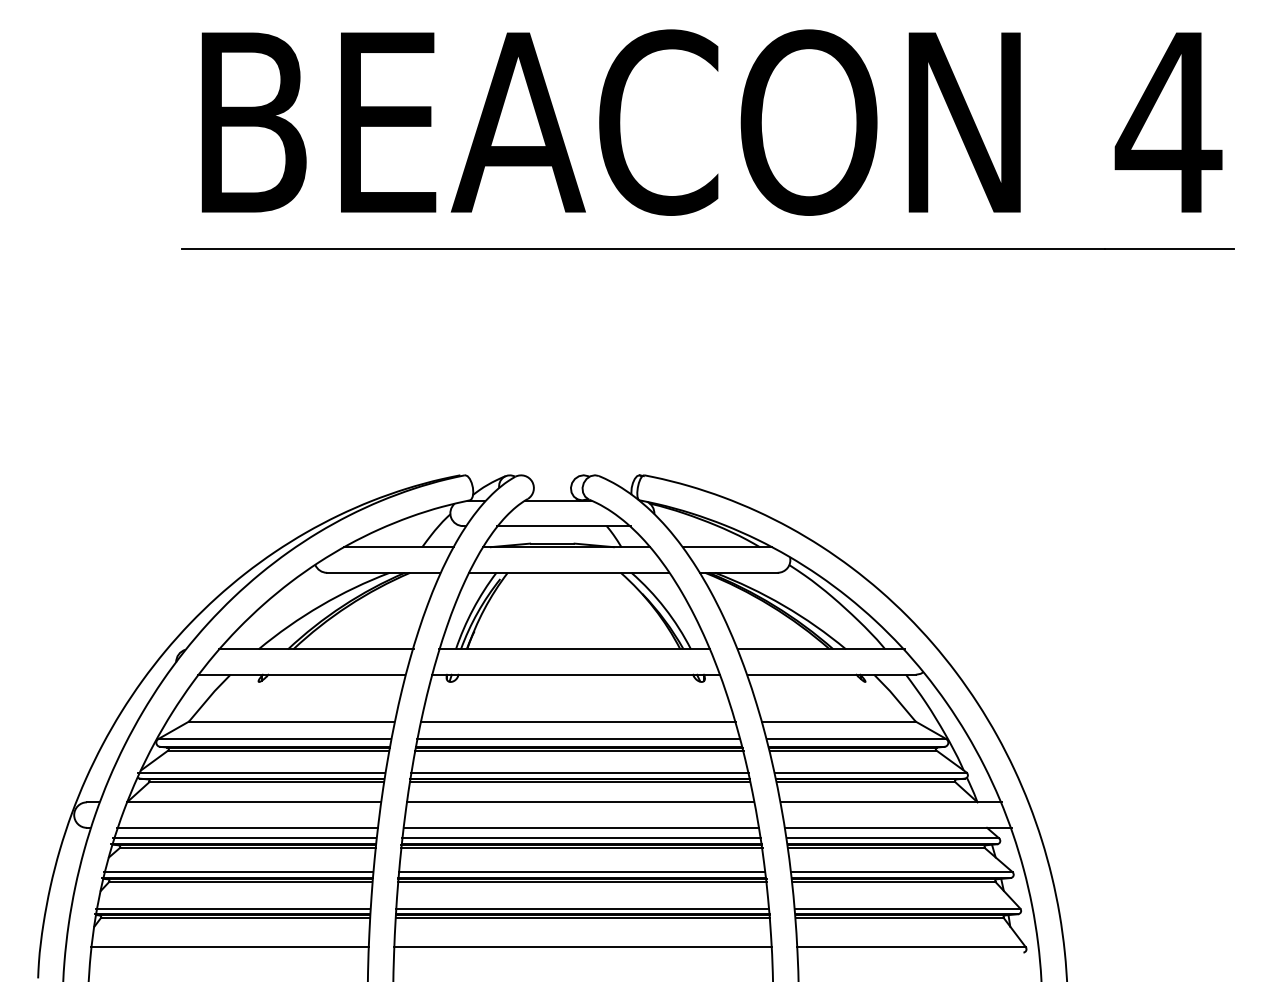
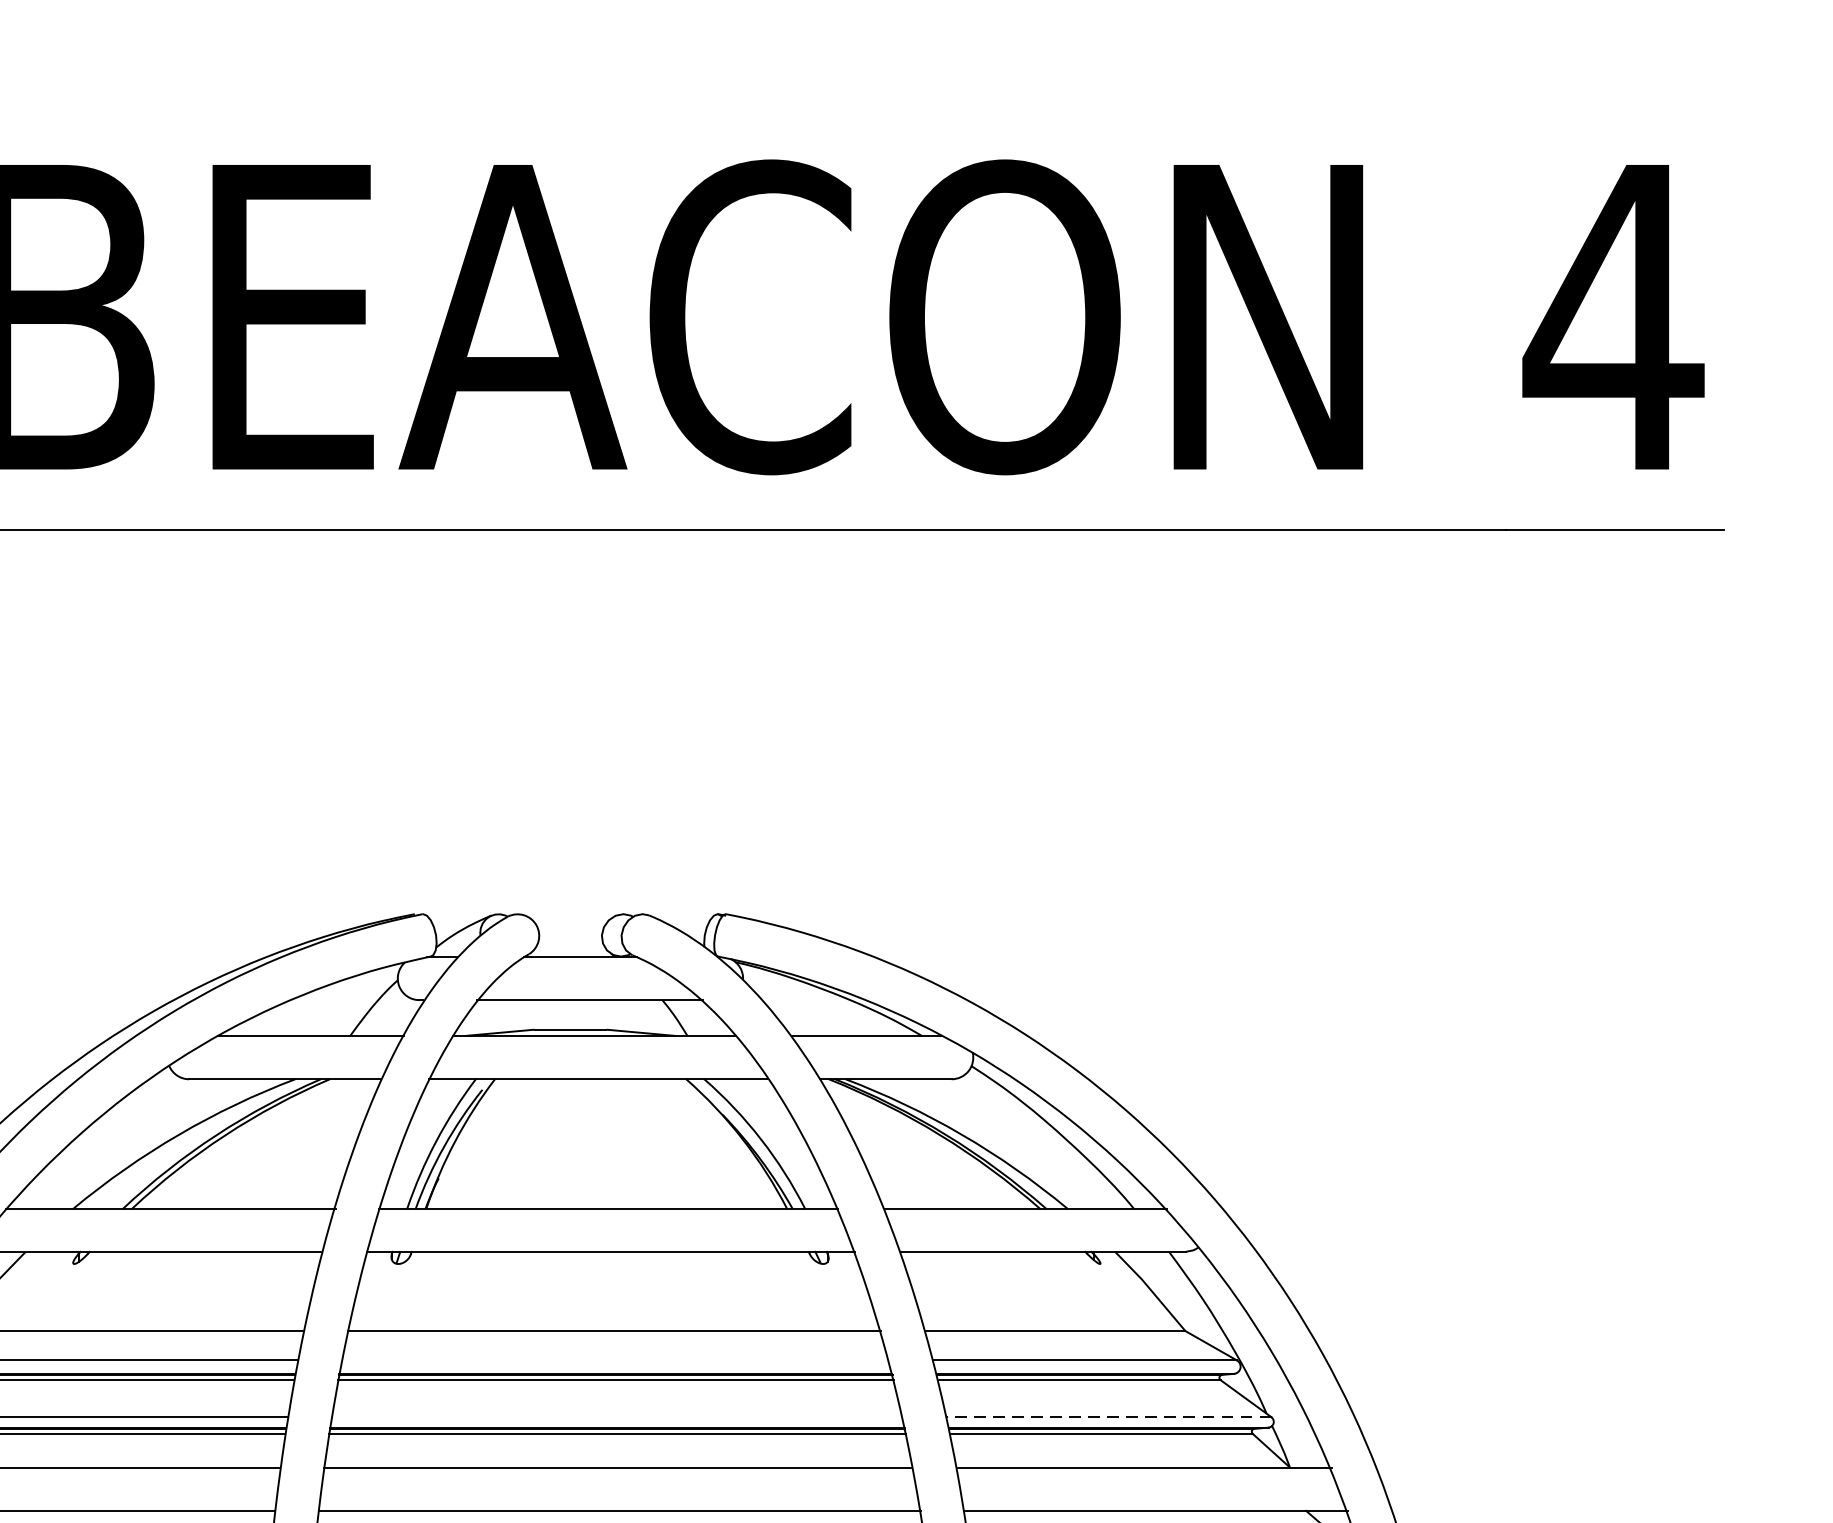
line: (578, 738) -> (614, 1359), removed
line: (579, 772) -> (616, 1417), removed
line: (870, 772) -> (1108, 1417), solid -> dashed

